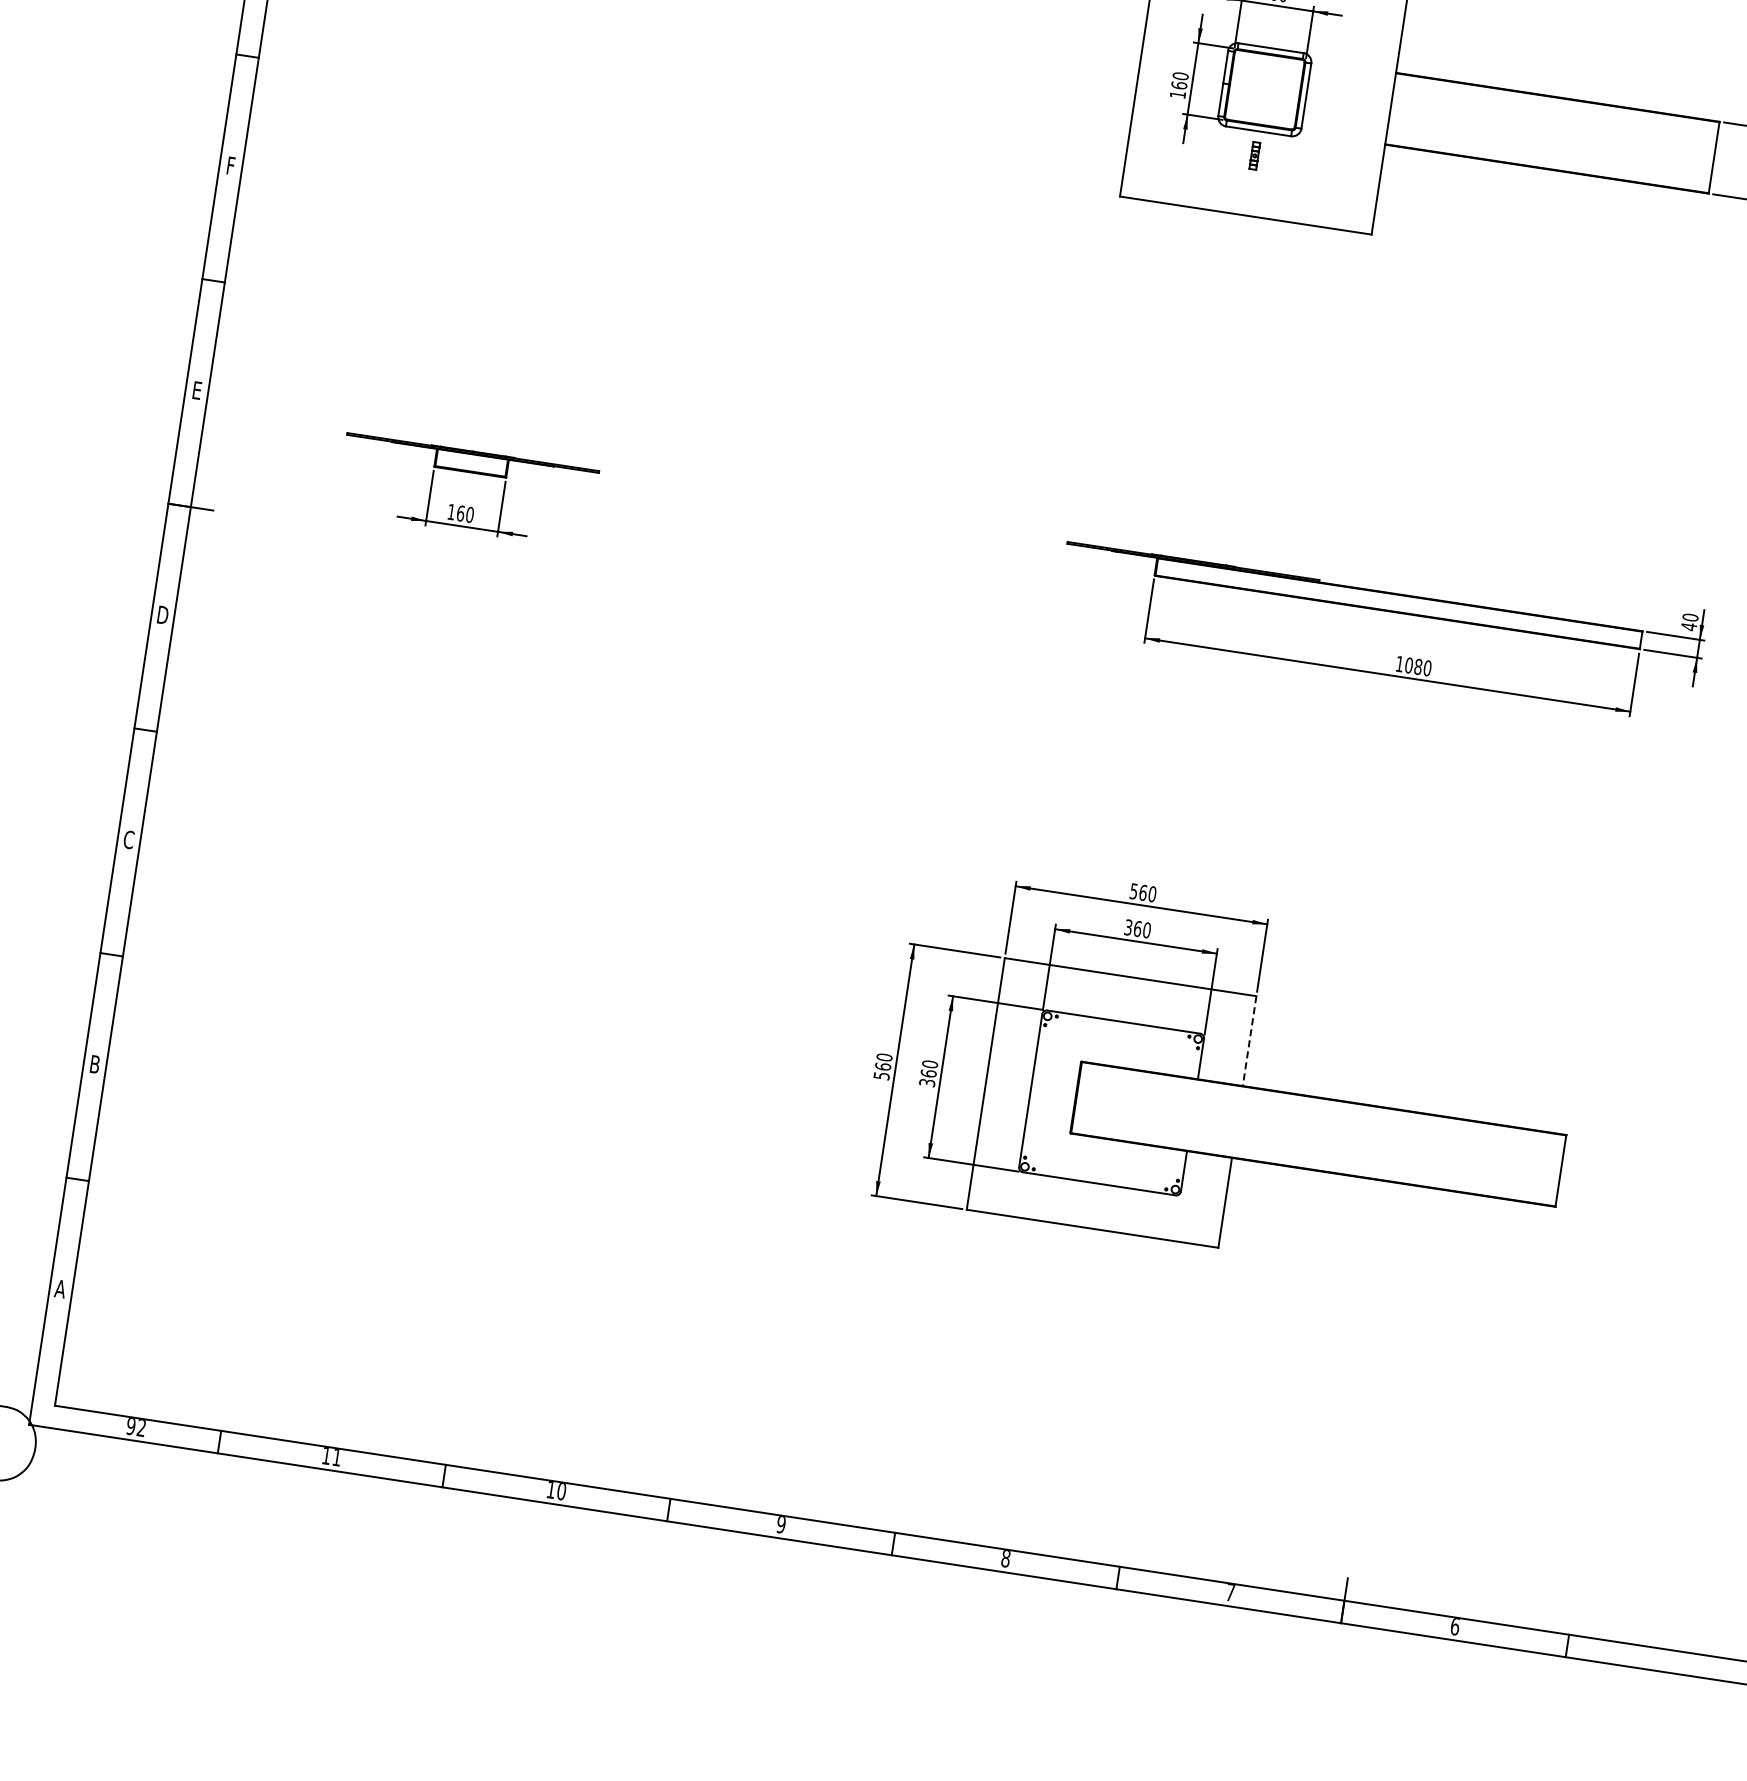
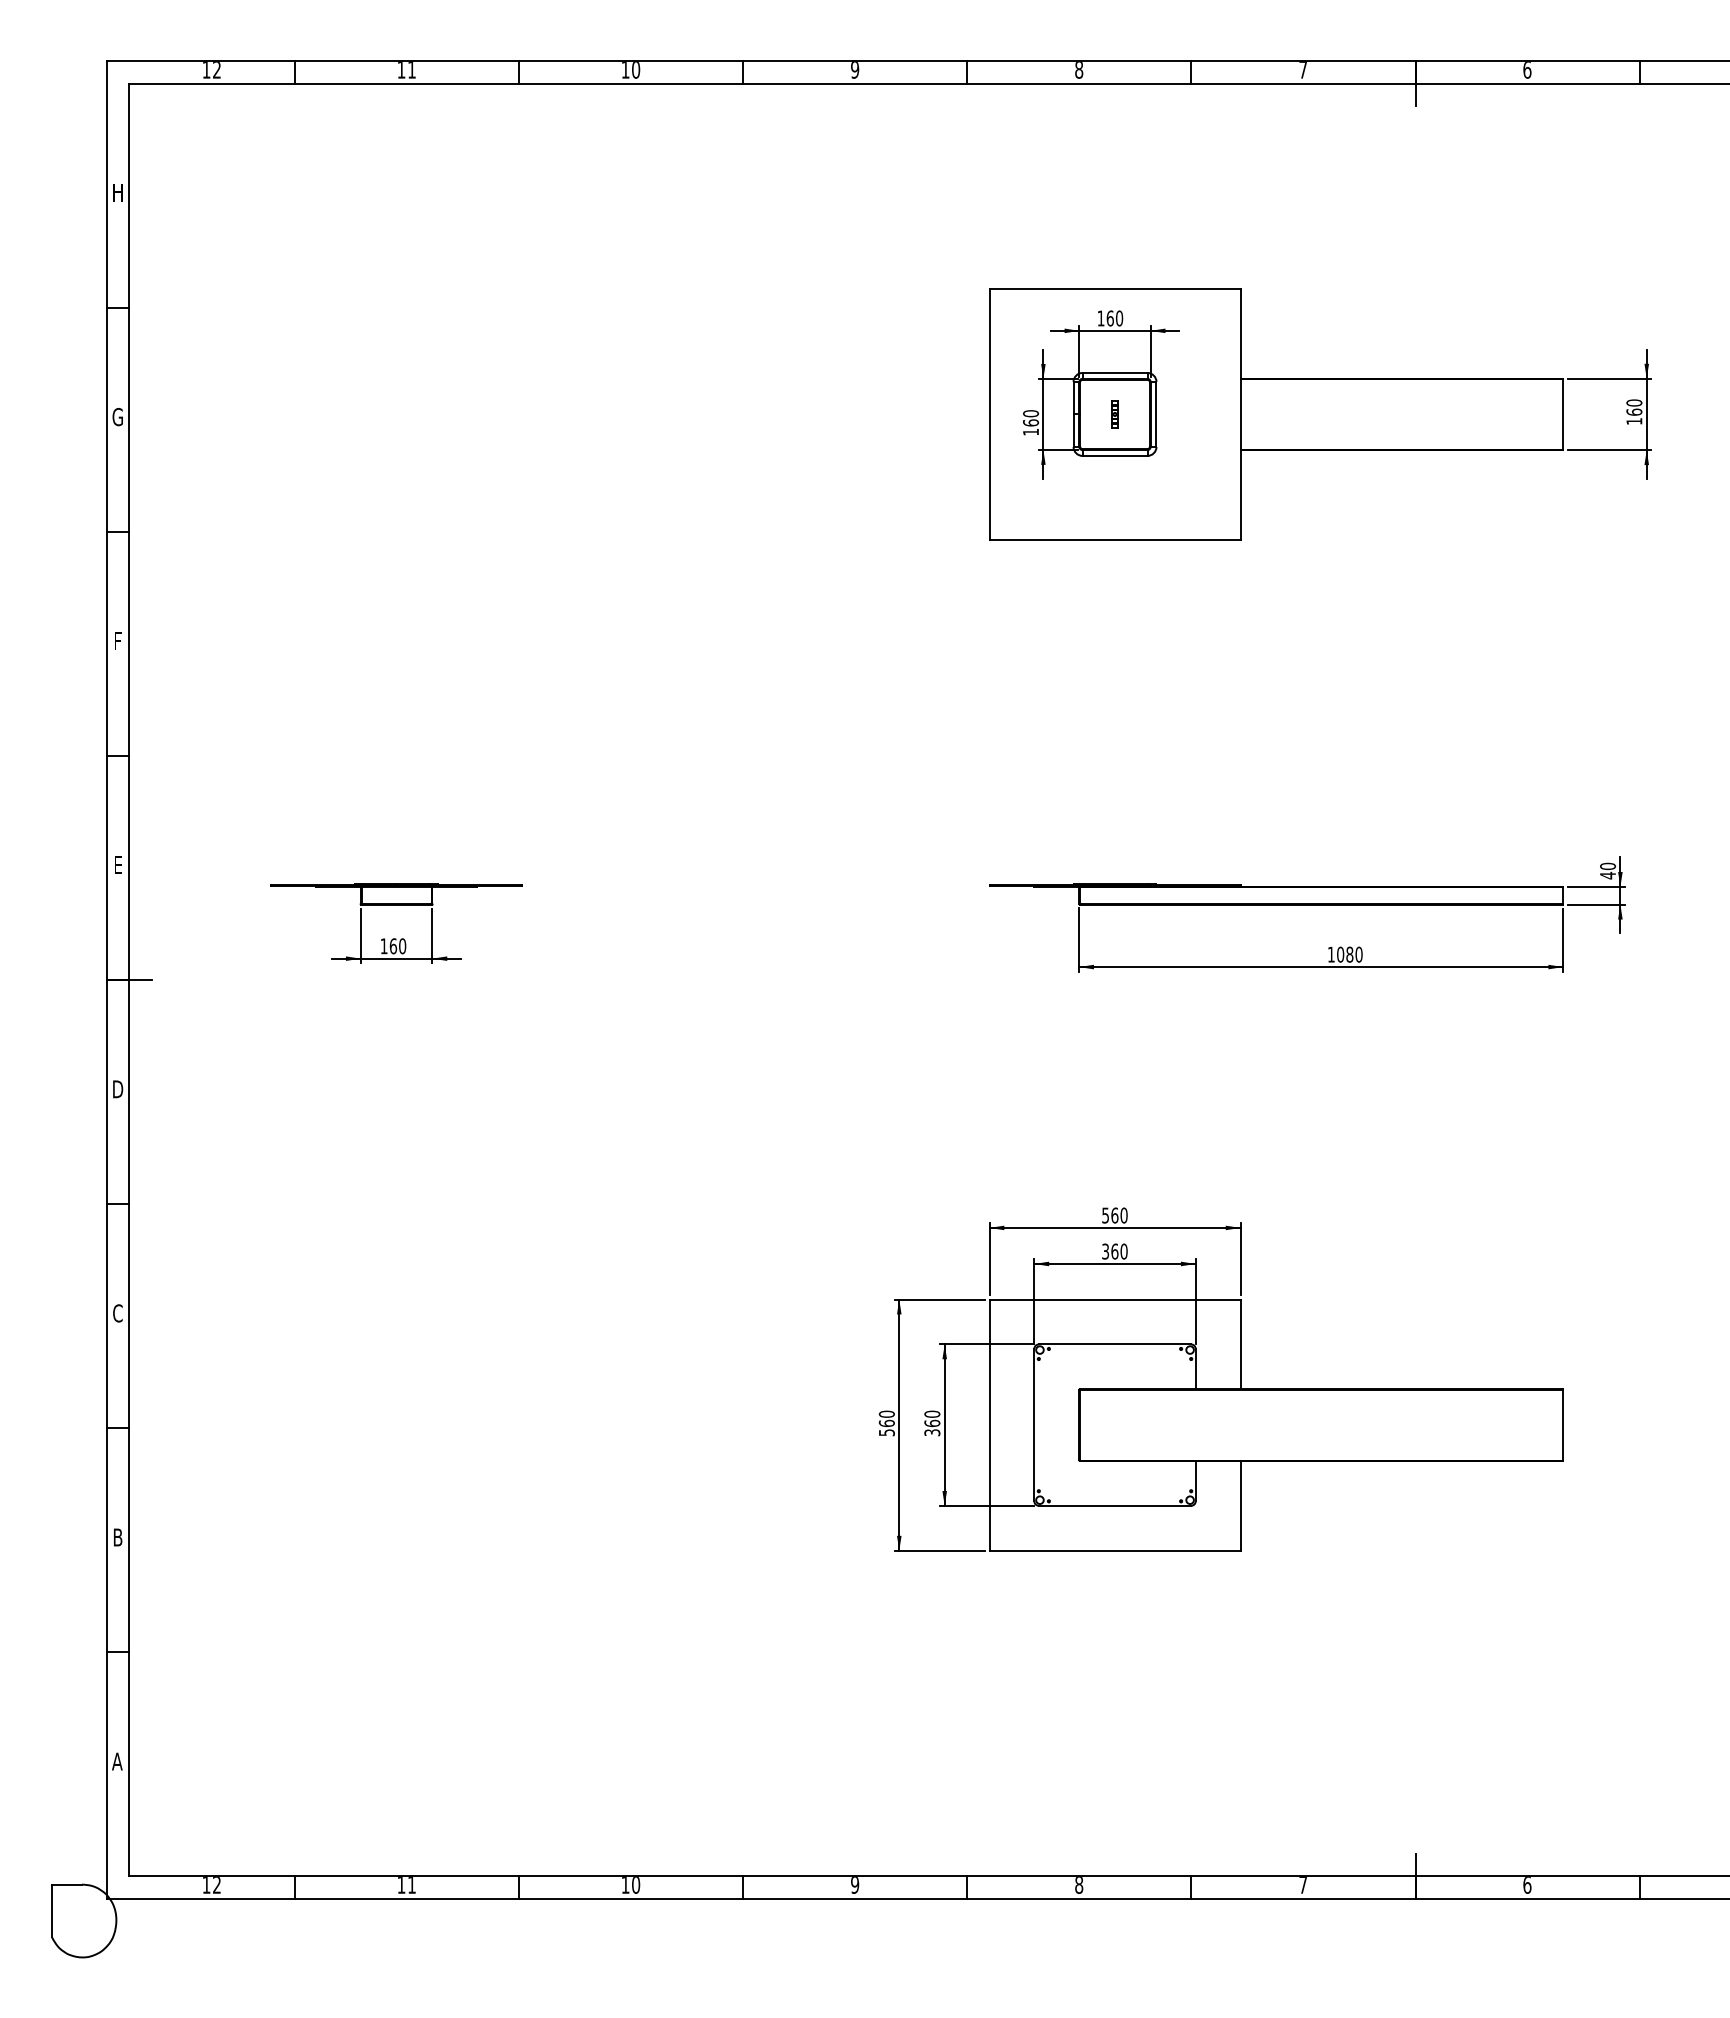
part: (1254, 155) -> (1114, 414), moved
line: (1249, 1041) -> (1240, 1344), dashed -> solid
text: (130, 1426) -> (206, 1885), 92 -> 12

